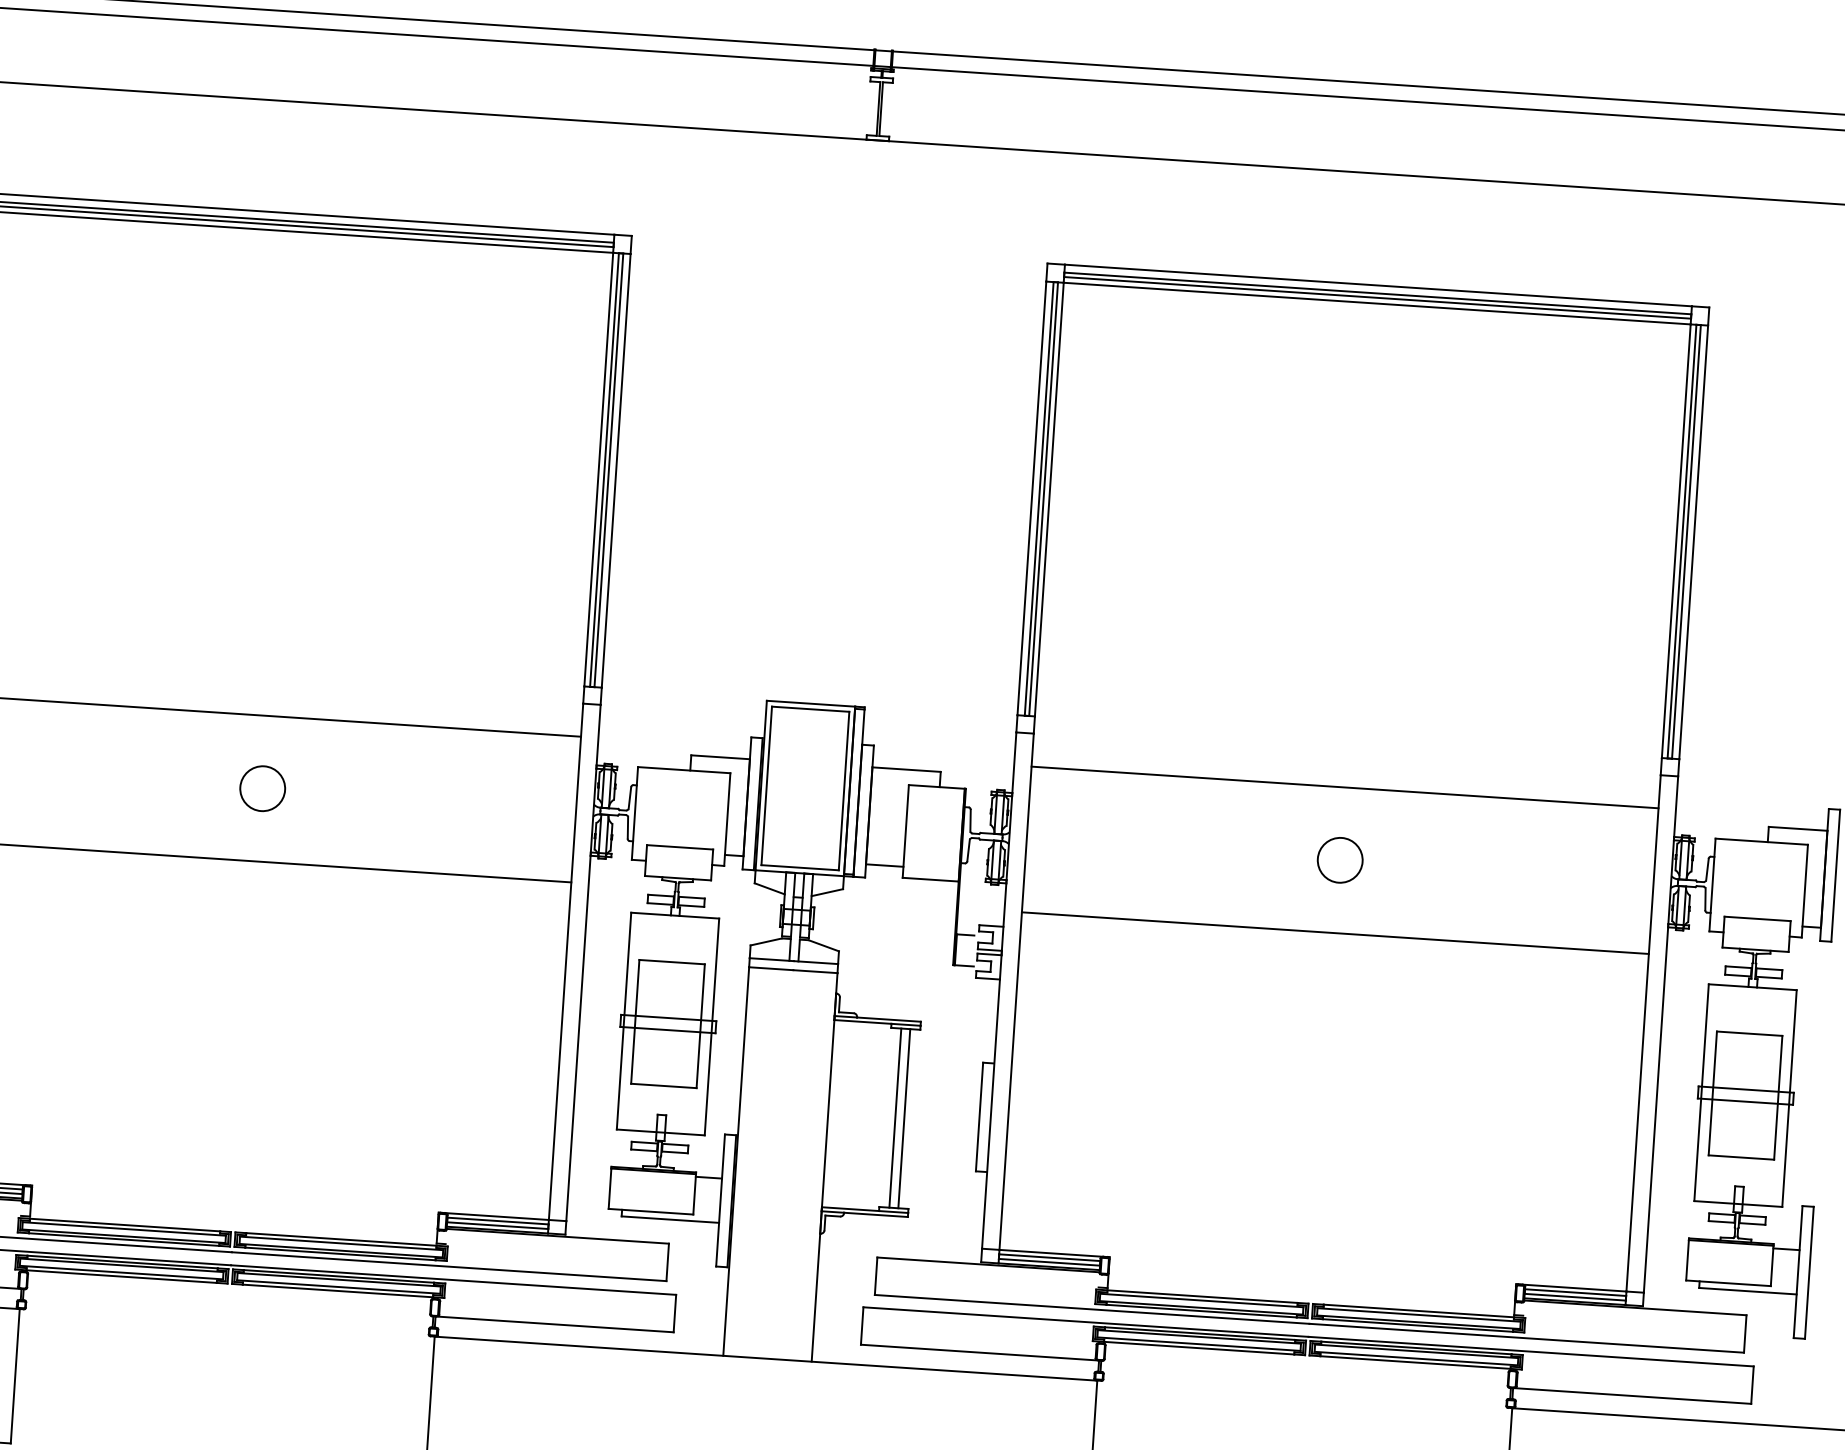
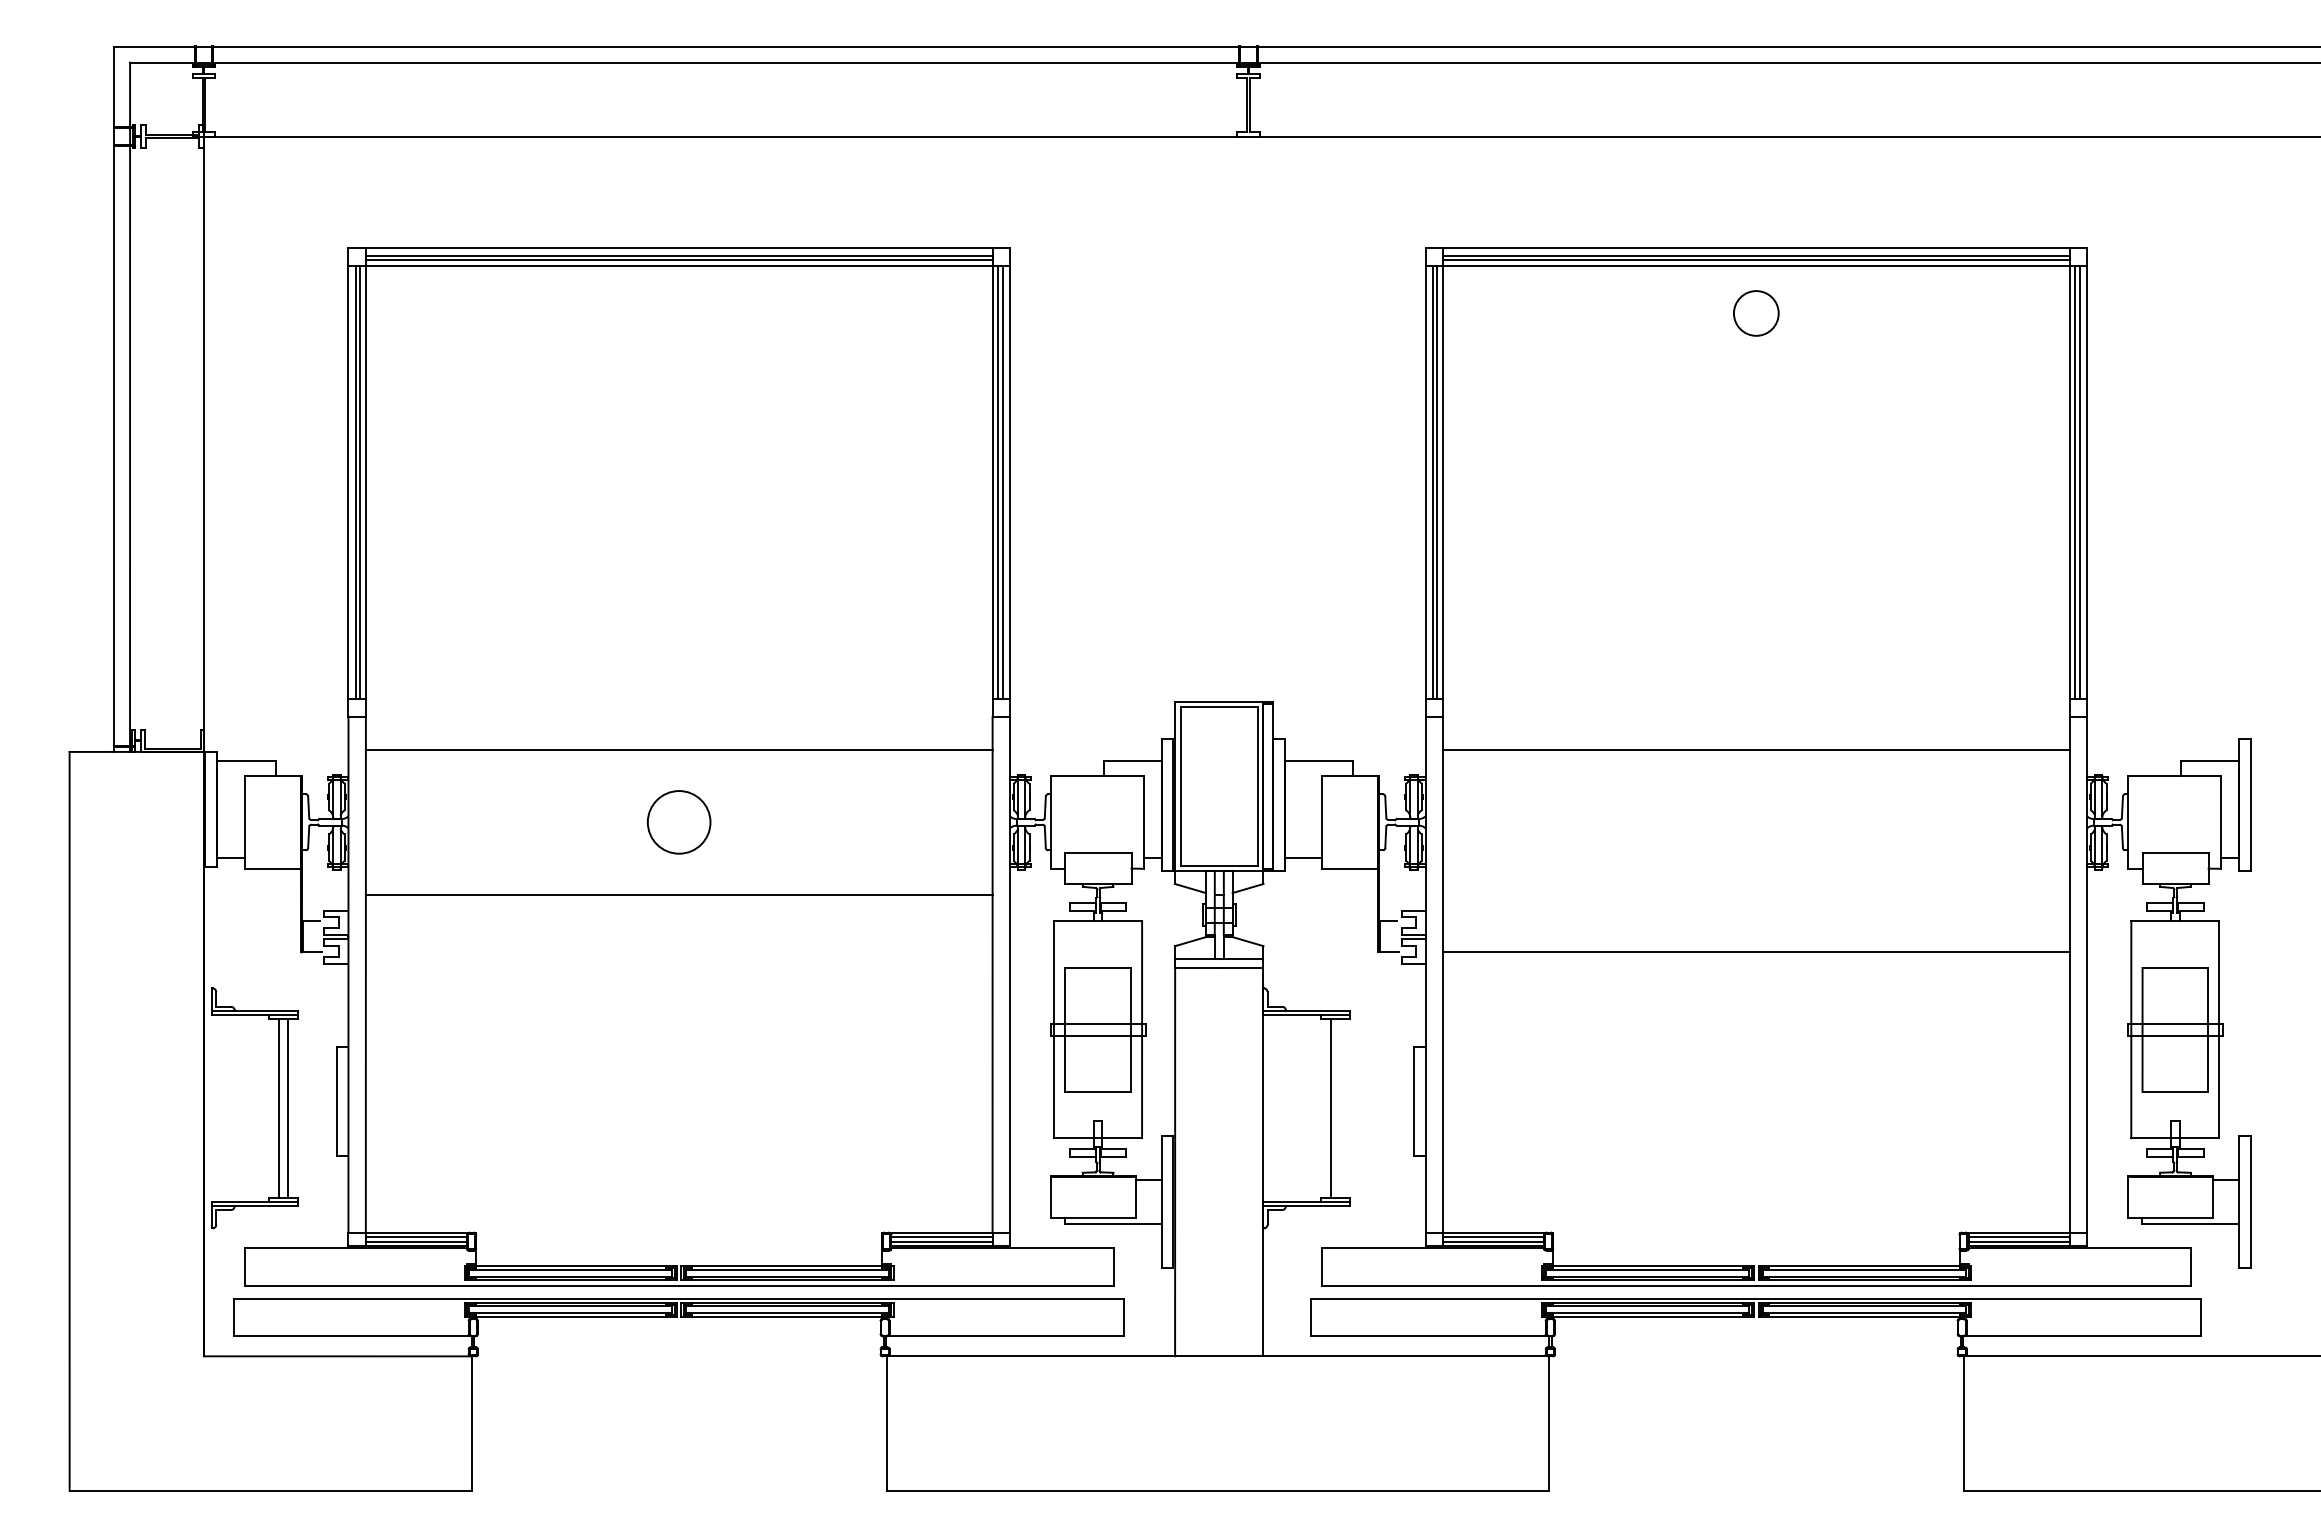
circle: (262, 788) -> (679, 822), size x1.4
circle: (1340, 860) -> (1756, 313), moved
line: (1334, 933) -> (1755, 952), moved
line: (904, 1117) -> (1339, 1107), removed

